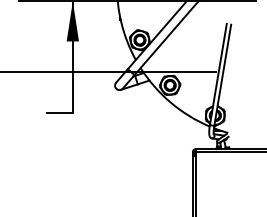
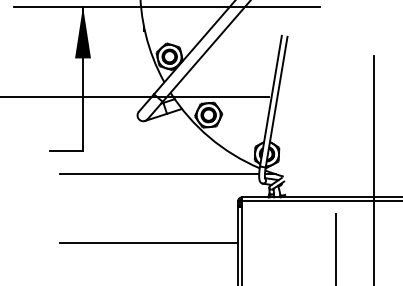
line: (132, 131) -> (159, 174), added
line: (123, 184) -> (148, 243), added

